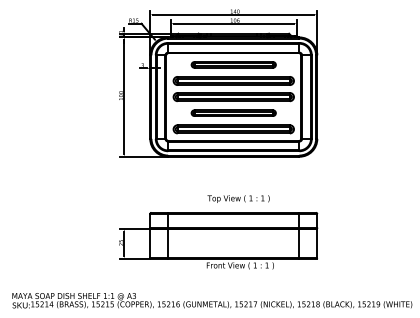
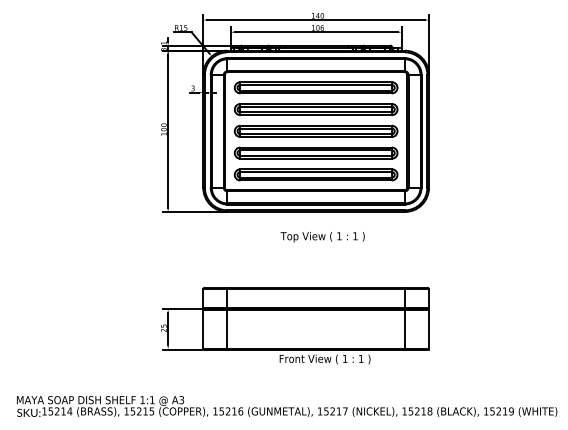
part: (233, 64) -> (315, 87), size x1.43
part: (233, 112) -> (315, 152), size x1.43
text: (238, 199) -> (322, 237), moved

